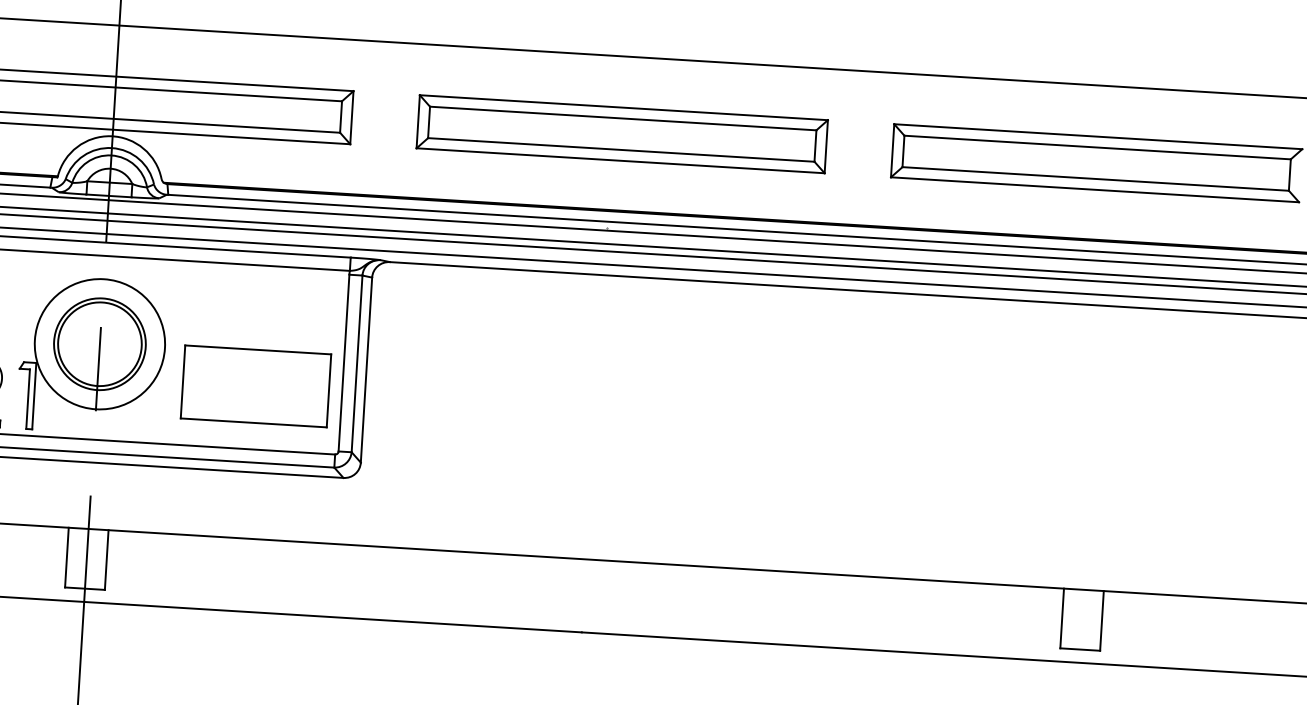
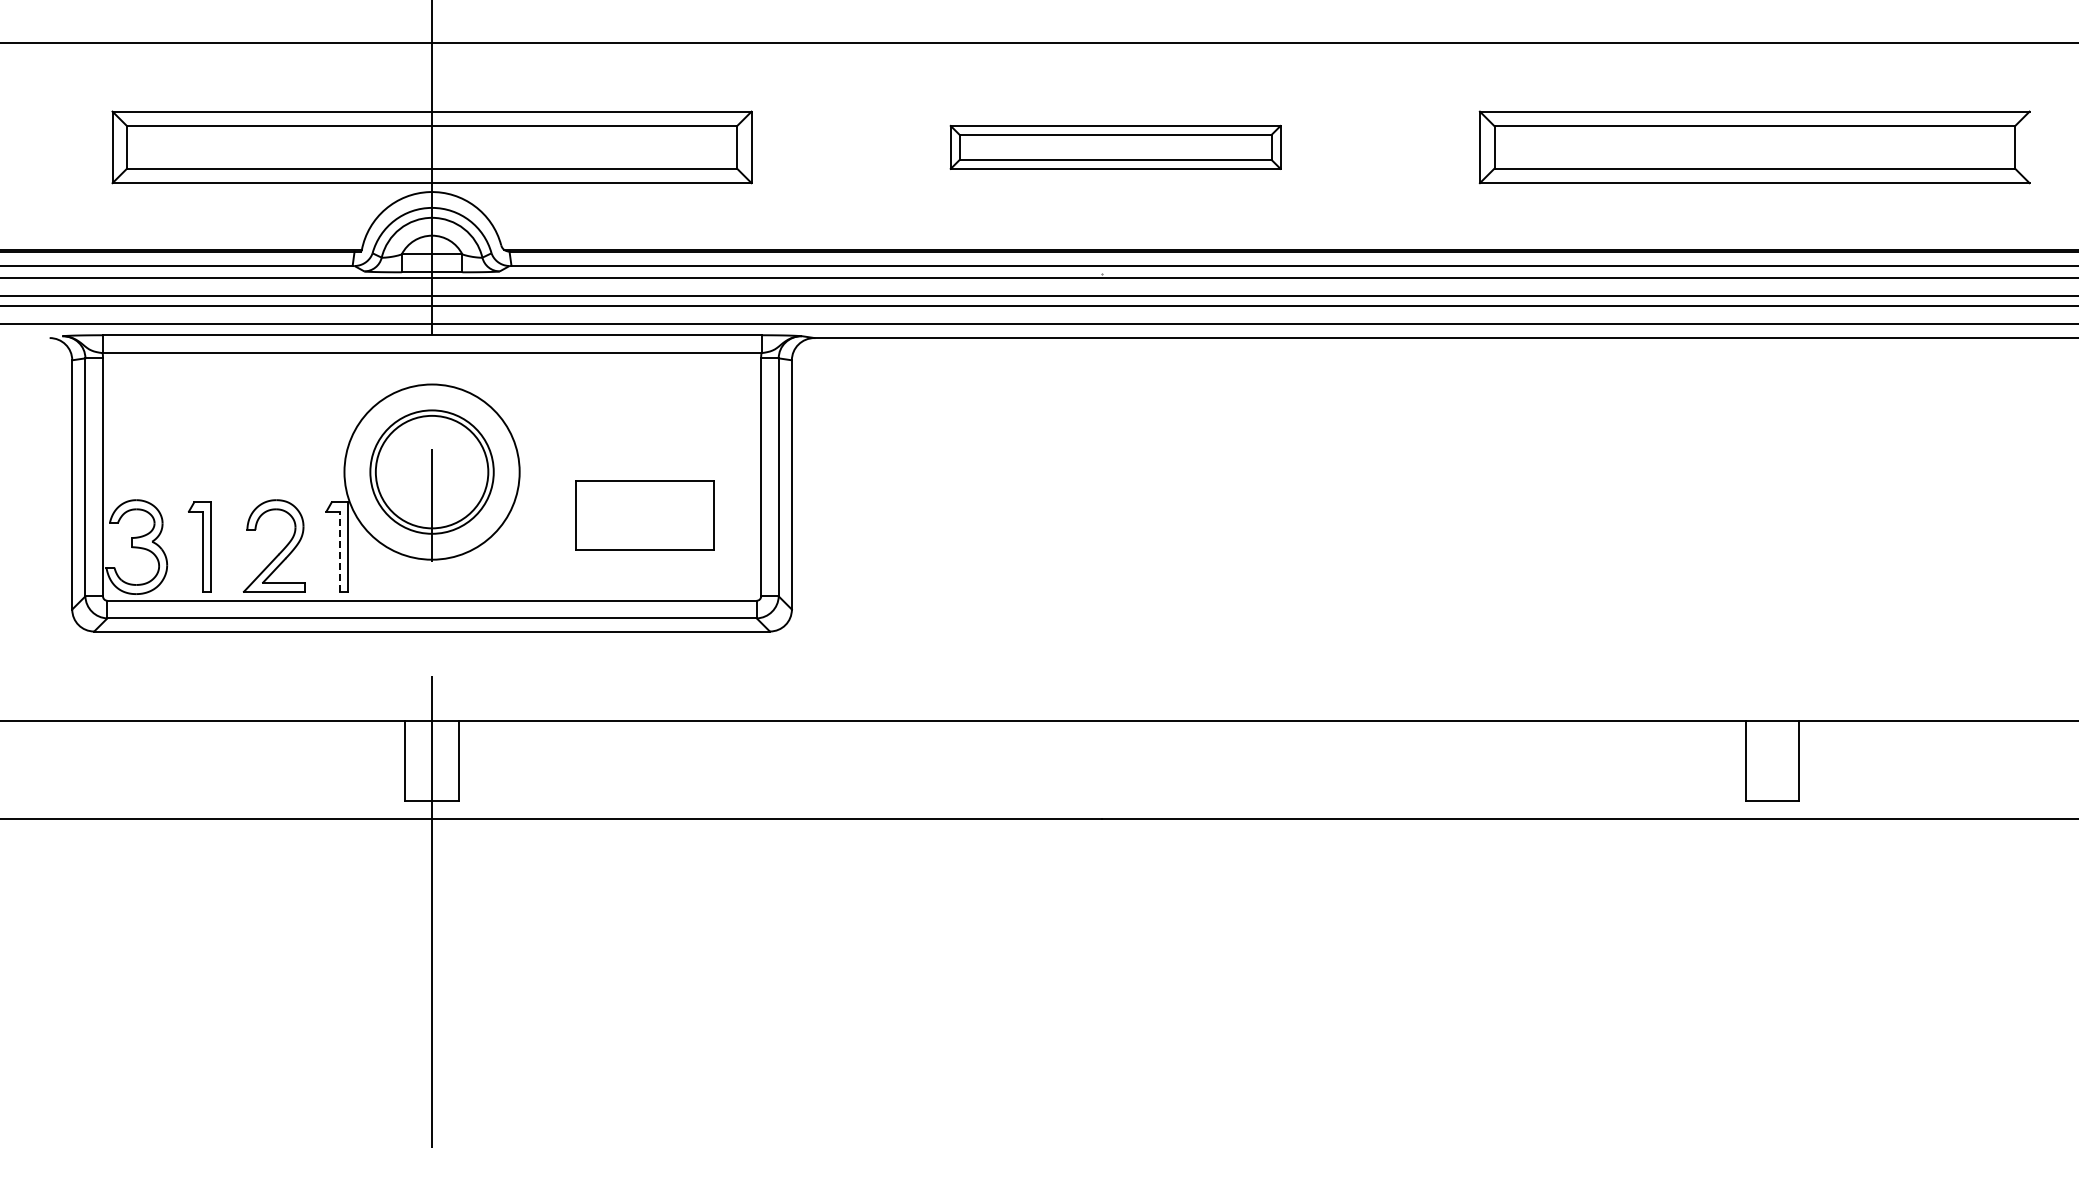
part: (622, 134) -> (1115, 147), size x0.6
part: (255, 386) -> (644, 515), size x0.7
line: (28, 399) -> (340, 551), solid -> dashed

